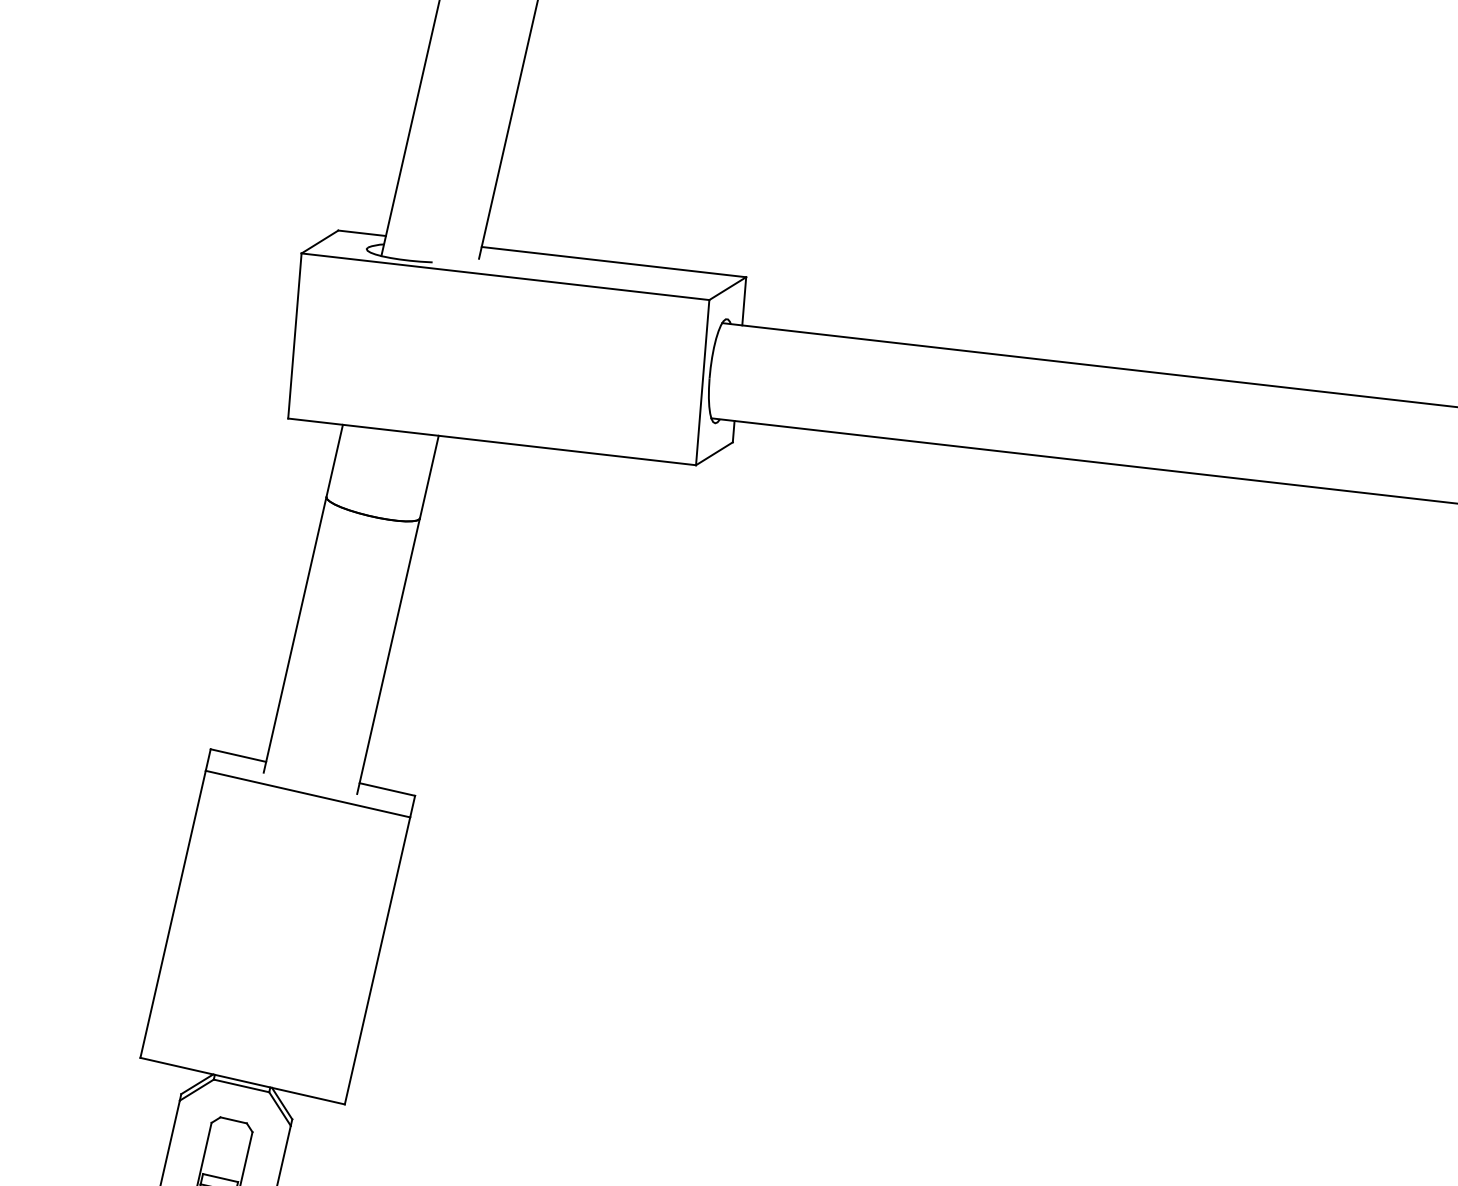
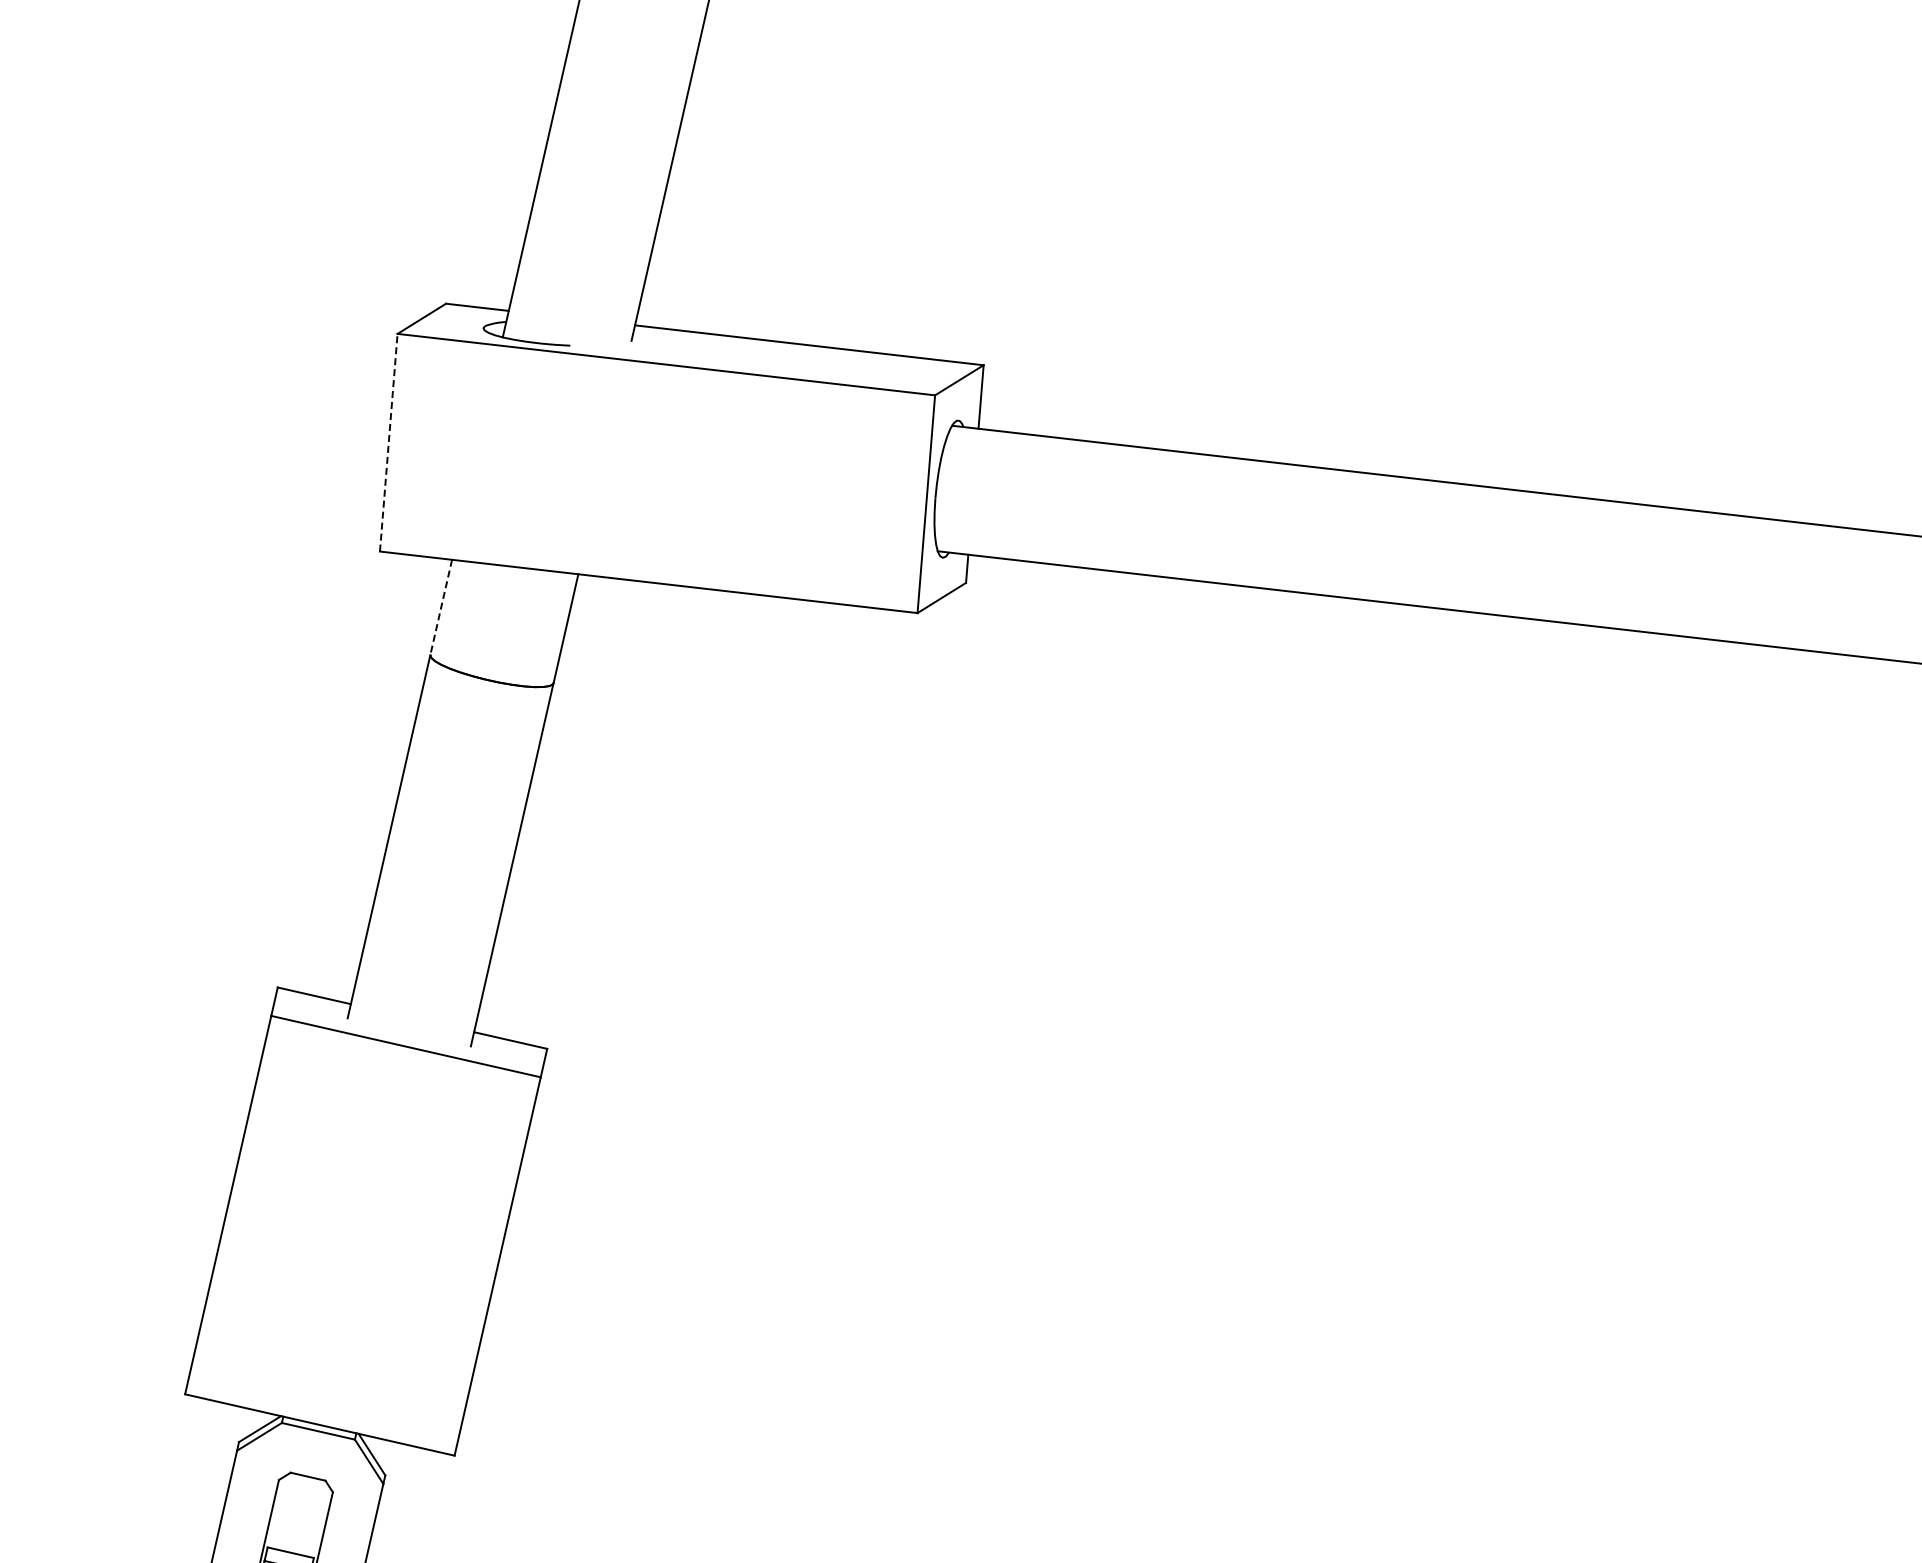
line: (294, 335) -> (388, 442), solid -> dashed
line: (334, 461) -> (441, 607), solid -> dashed

